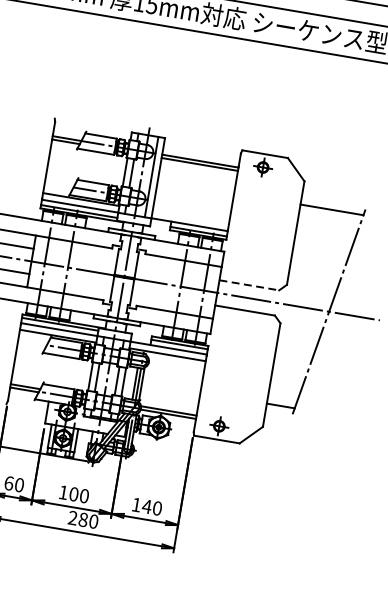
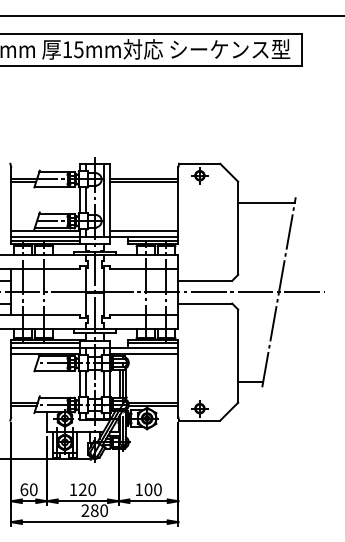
line: (190, 217) -> (143, 230), added
line: (249, 284) -> (205, 280), dashed -> solid
text: (73, 494) -> (82, 489), 100 -> 120
text: (147, 506) -> (148, 489), 140 -> 100

